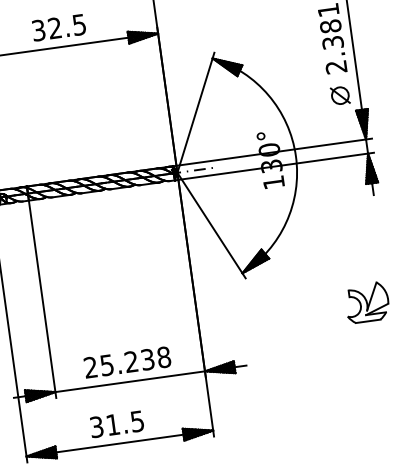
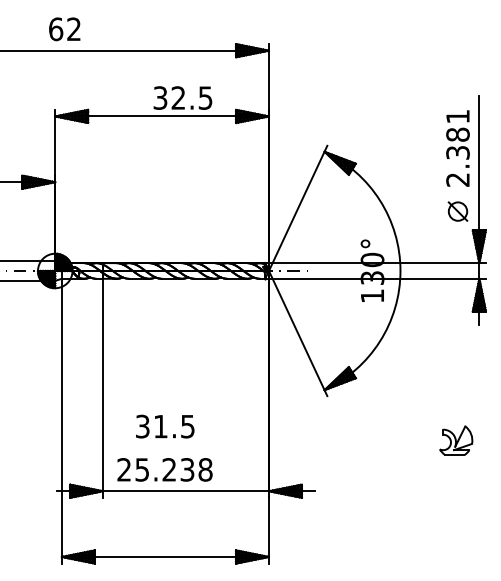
text: (58, 27) -> (182, 97), moved
part: (367, 302) -> (456, 440), size x0.7
text: (127, 362) -> (164, 469), moved
text: (117, 424) -> (165, 426), moved

